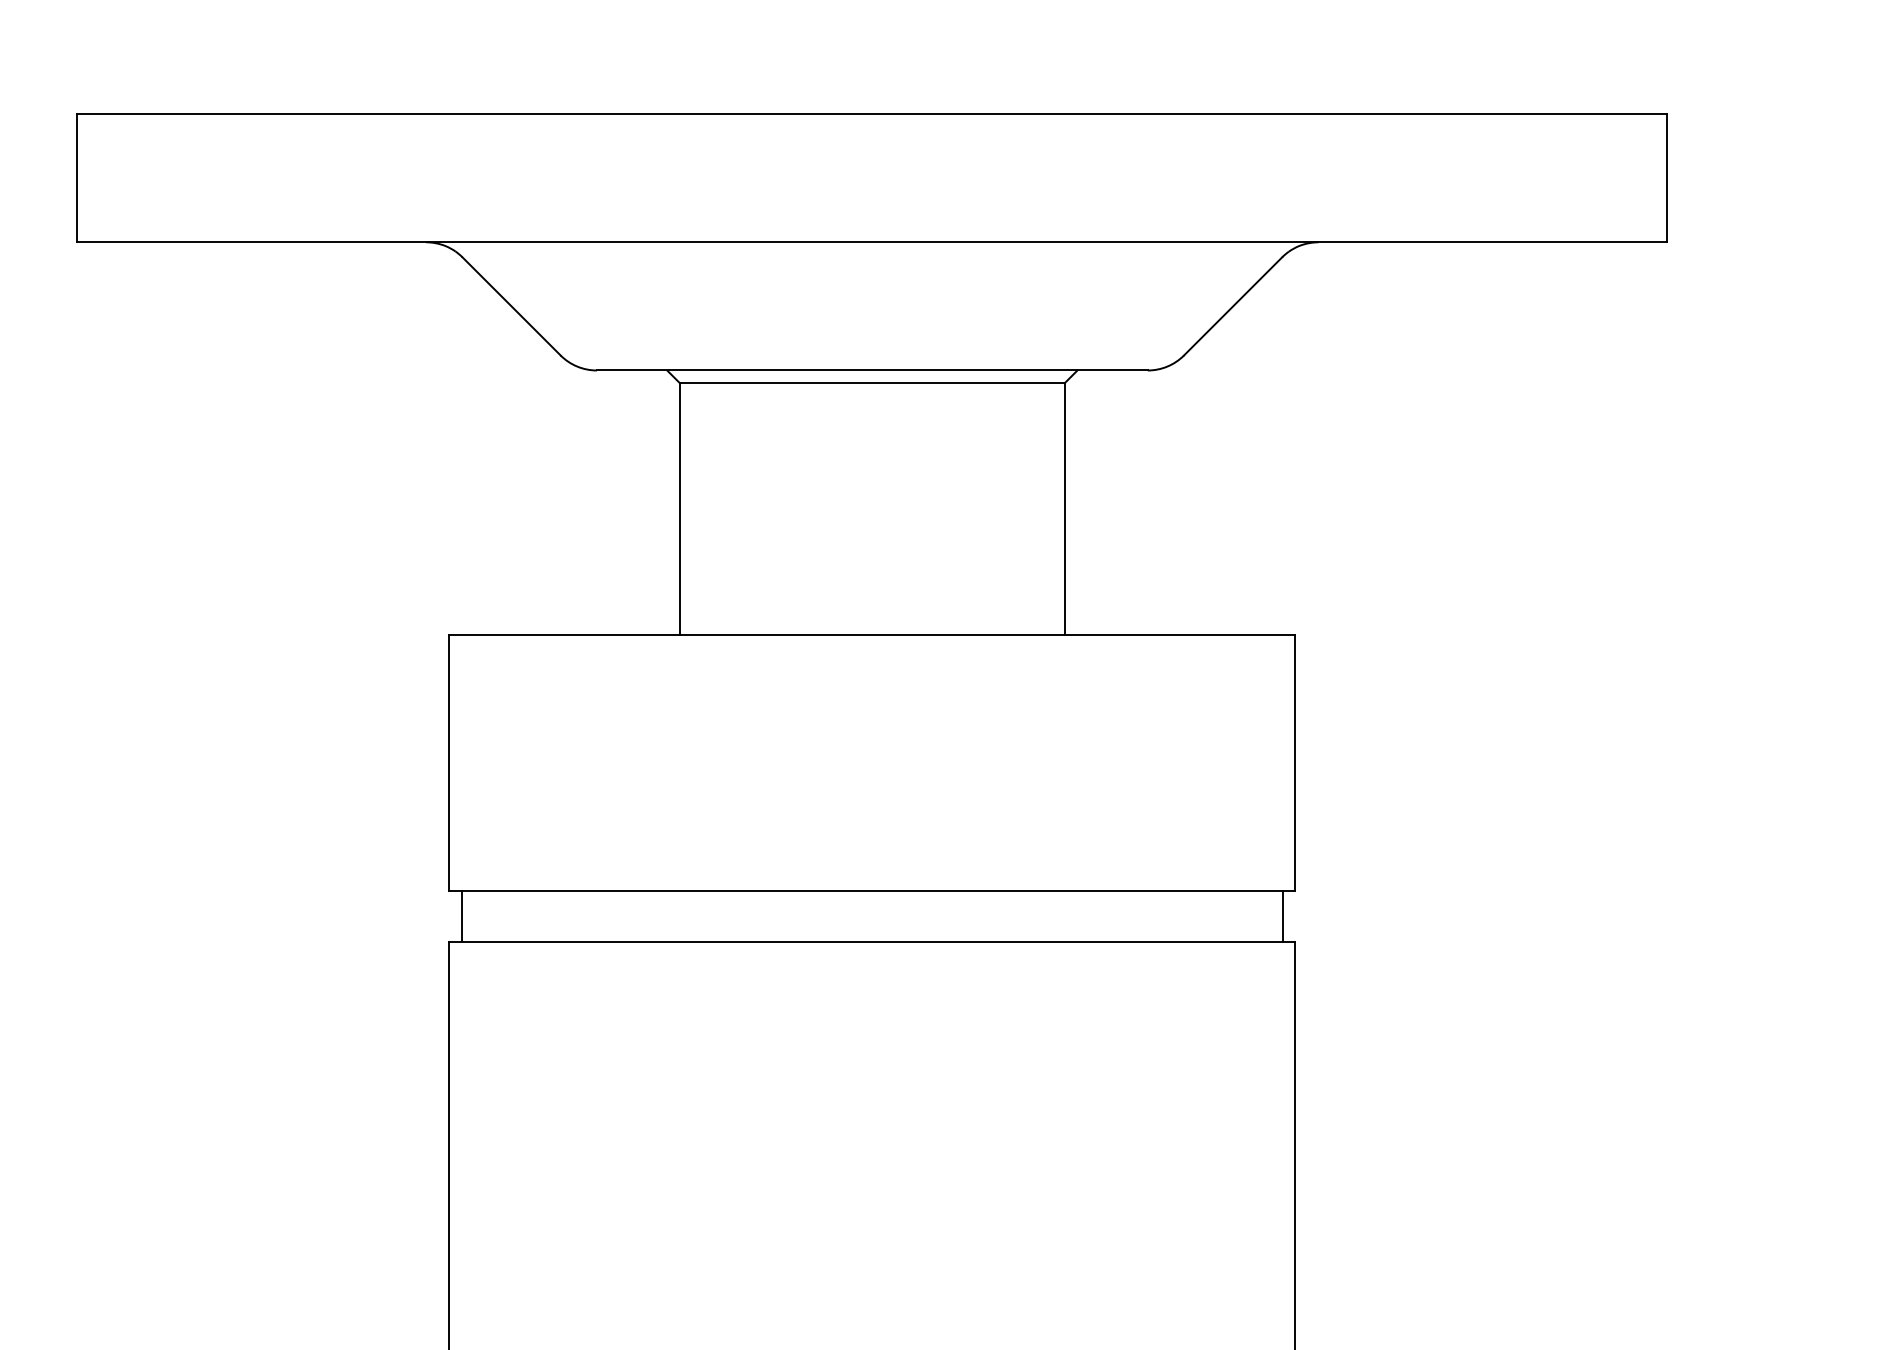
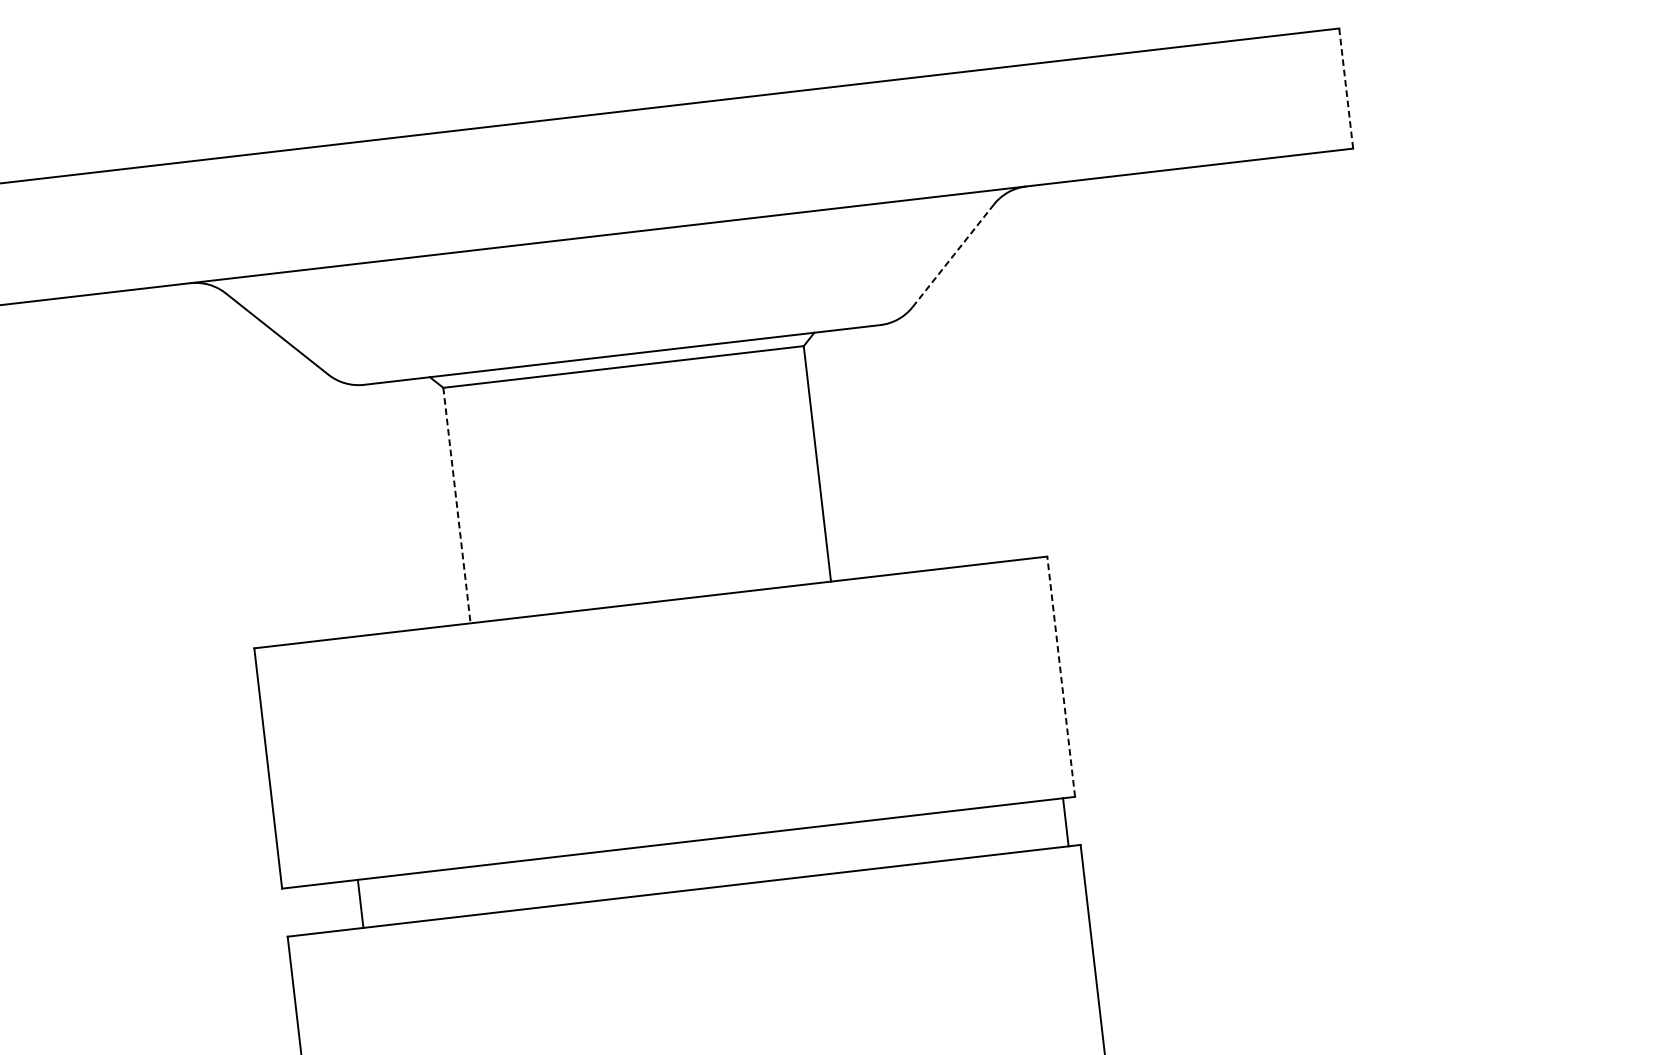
line: (1667, 178) -> (1346, 88), solid -> dashed
line: (1233, 306) -> (953, 255), solid -> dashed
line: (680, 508) -> (457, 505), solid -> dashed
line: (1295, 762) -> (1061, 676), solid -> dashed
line: (462, 916) -> (361, 903), moved

